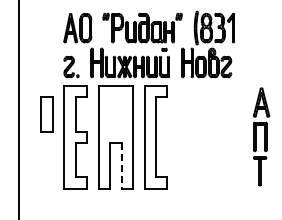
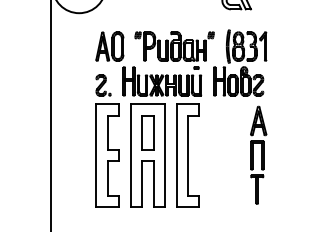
part: (46, 114) -> (147, 132), moved
part: (261, 136) -> (258, 154), moved
line: (121, 166) -> (153, 184), dashed -> solid

